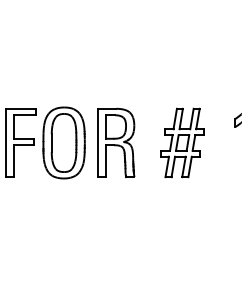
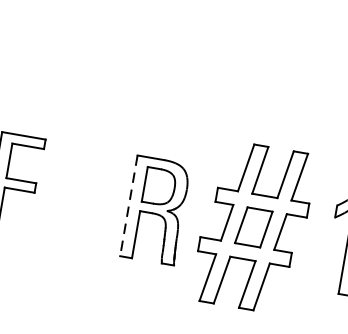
part: (63, 142) -> (78, 196), removed
part: (182, 142) -> (253, 226), size x1.6
line: (97, 143) -> (128, 206), solid -> dashed

